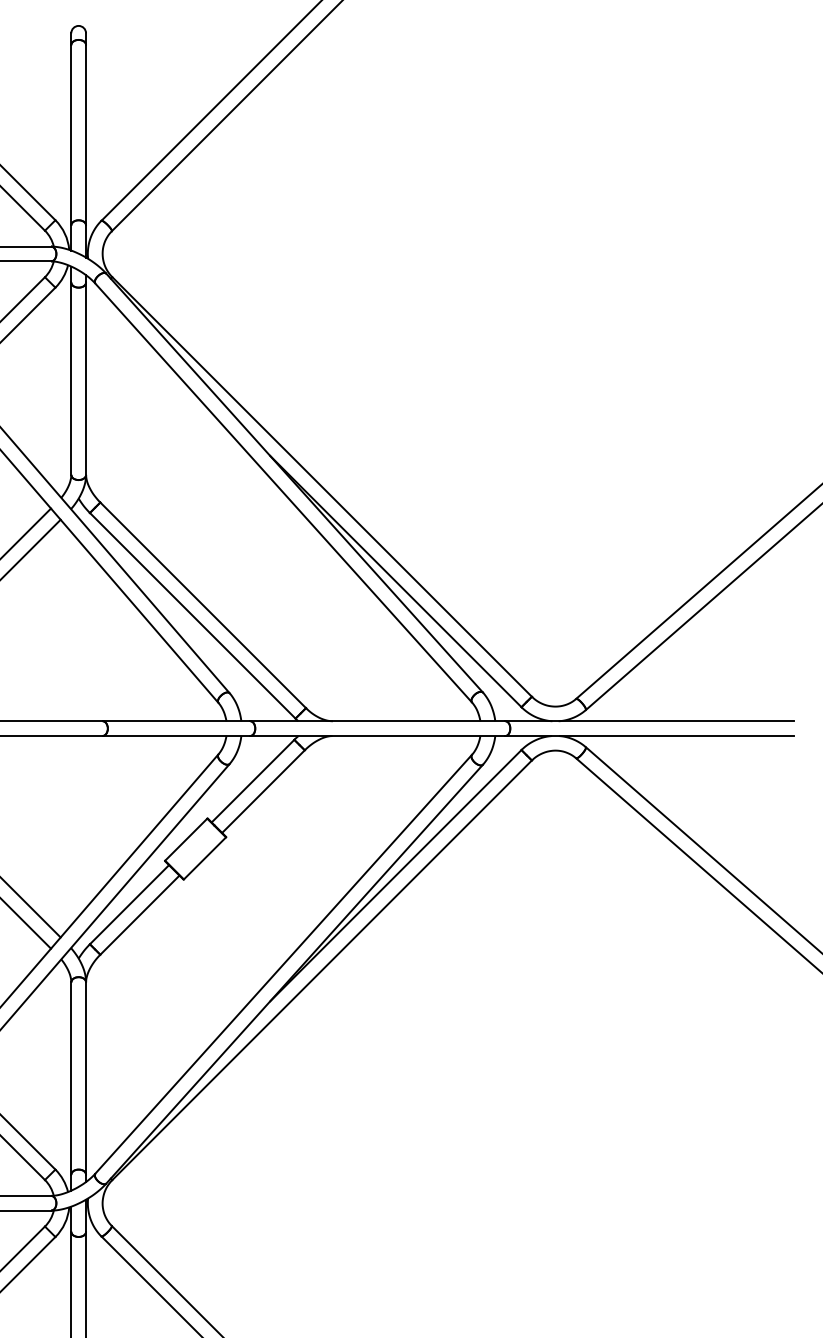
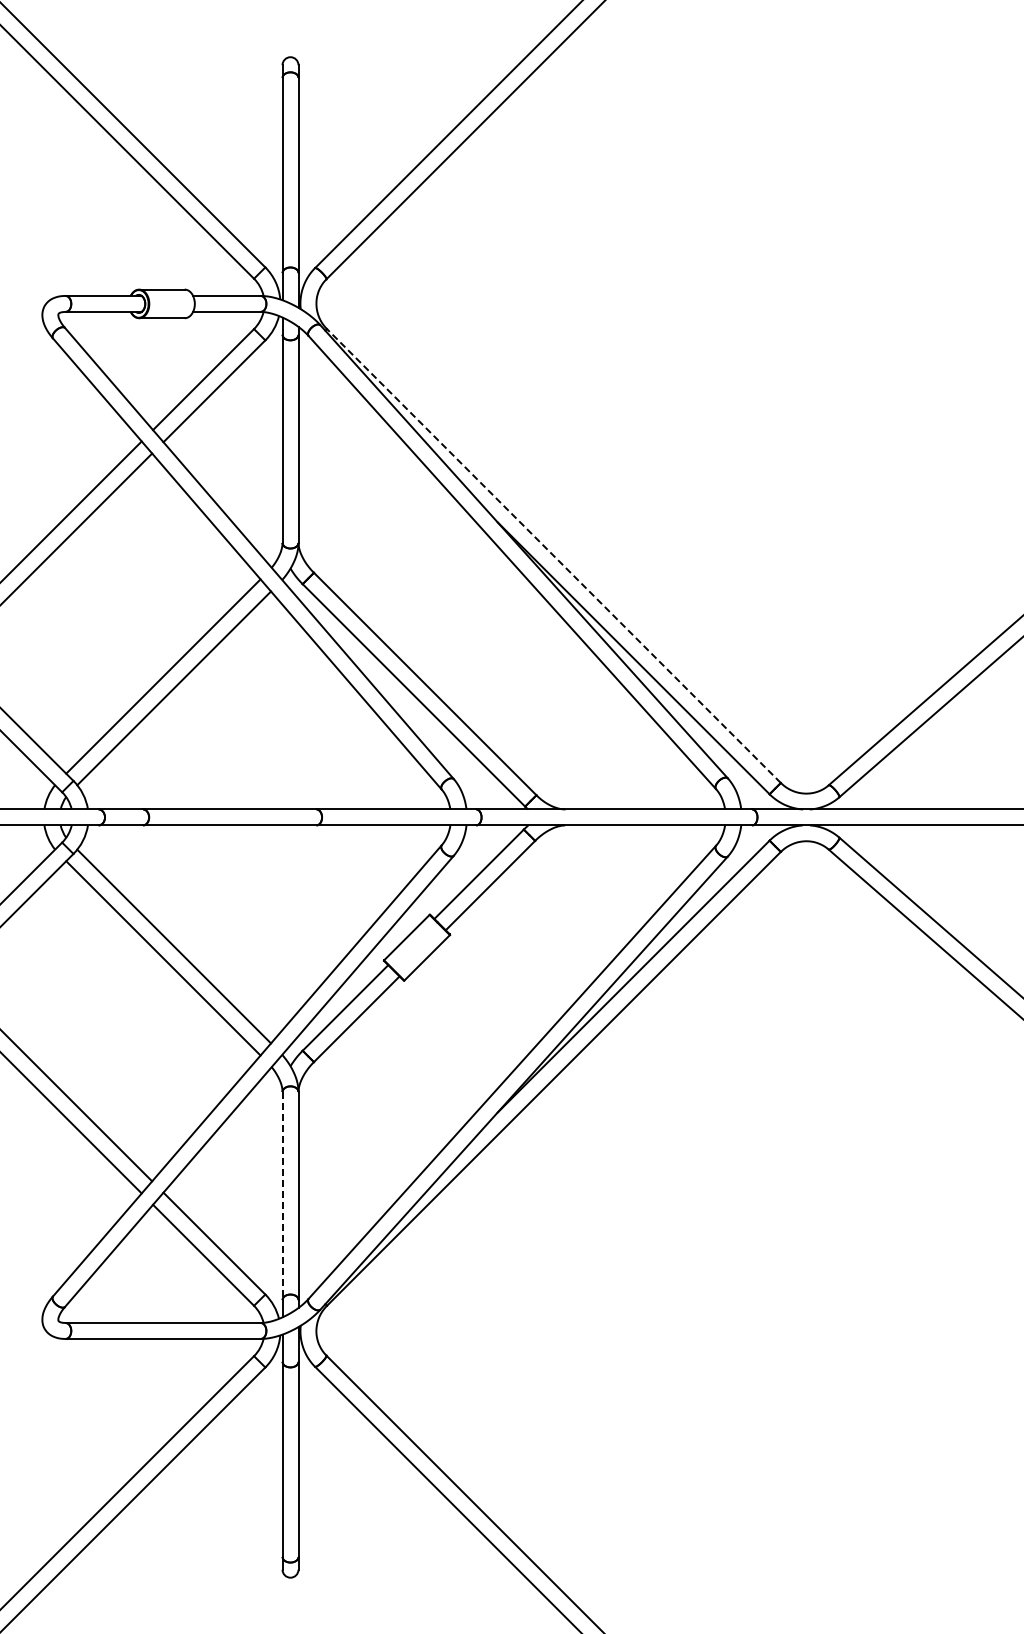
line: (321, 487) -> (553, 556), solid -> dashed
line: (71, 1078) -> (282, 1196), solid -> dashed

